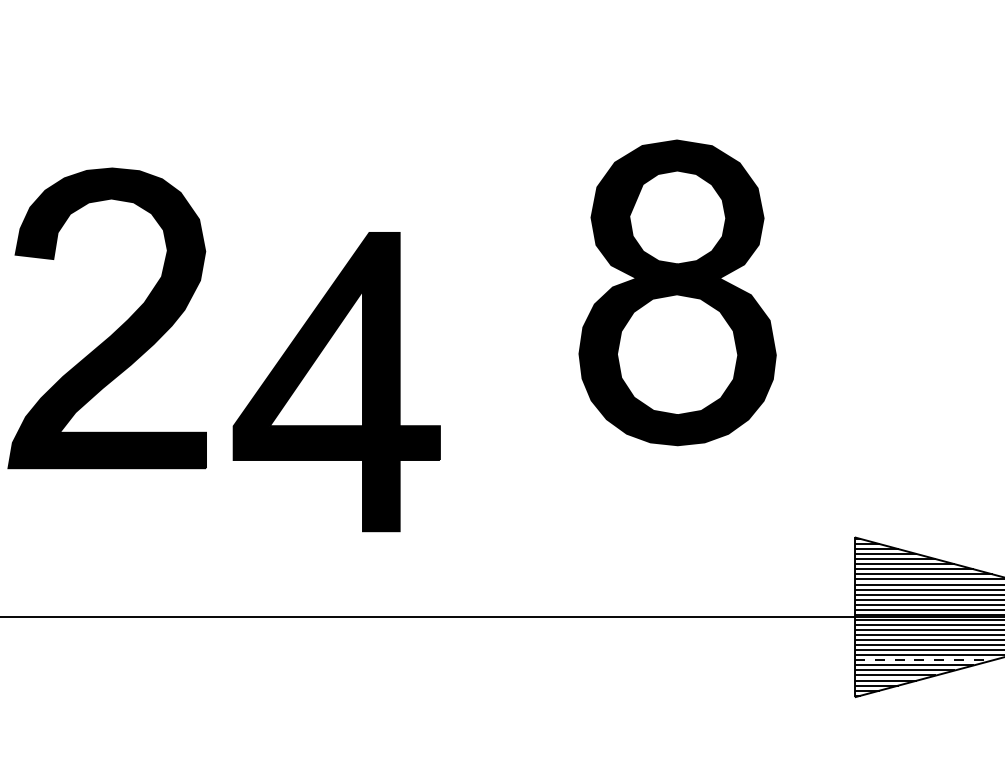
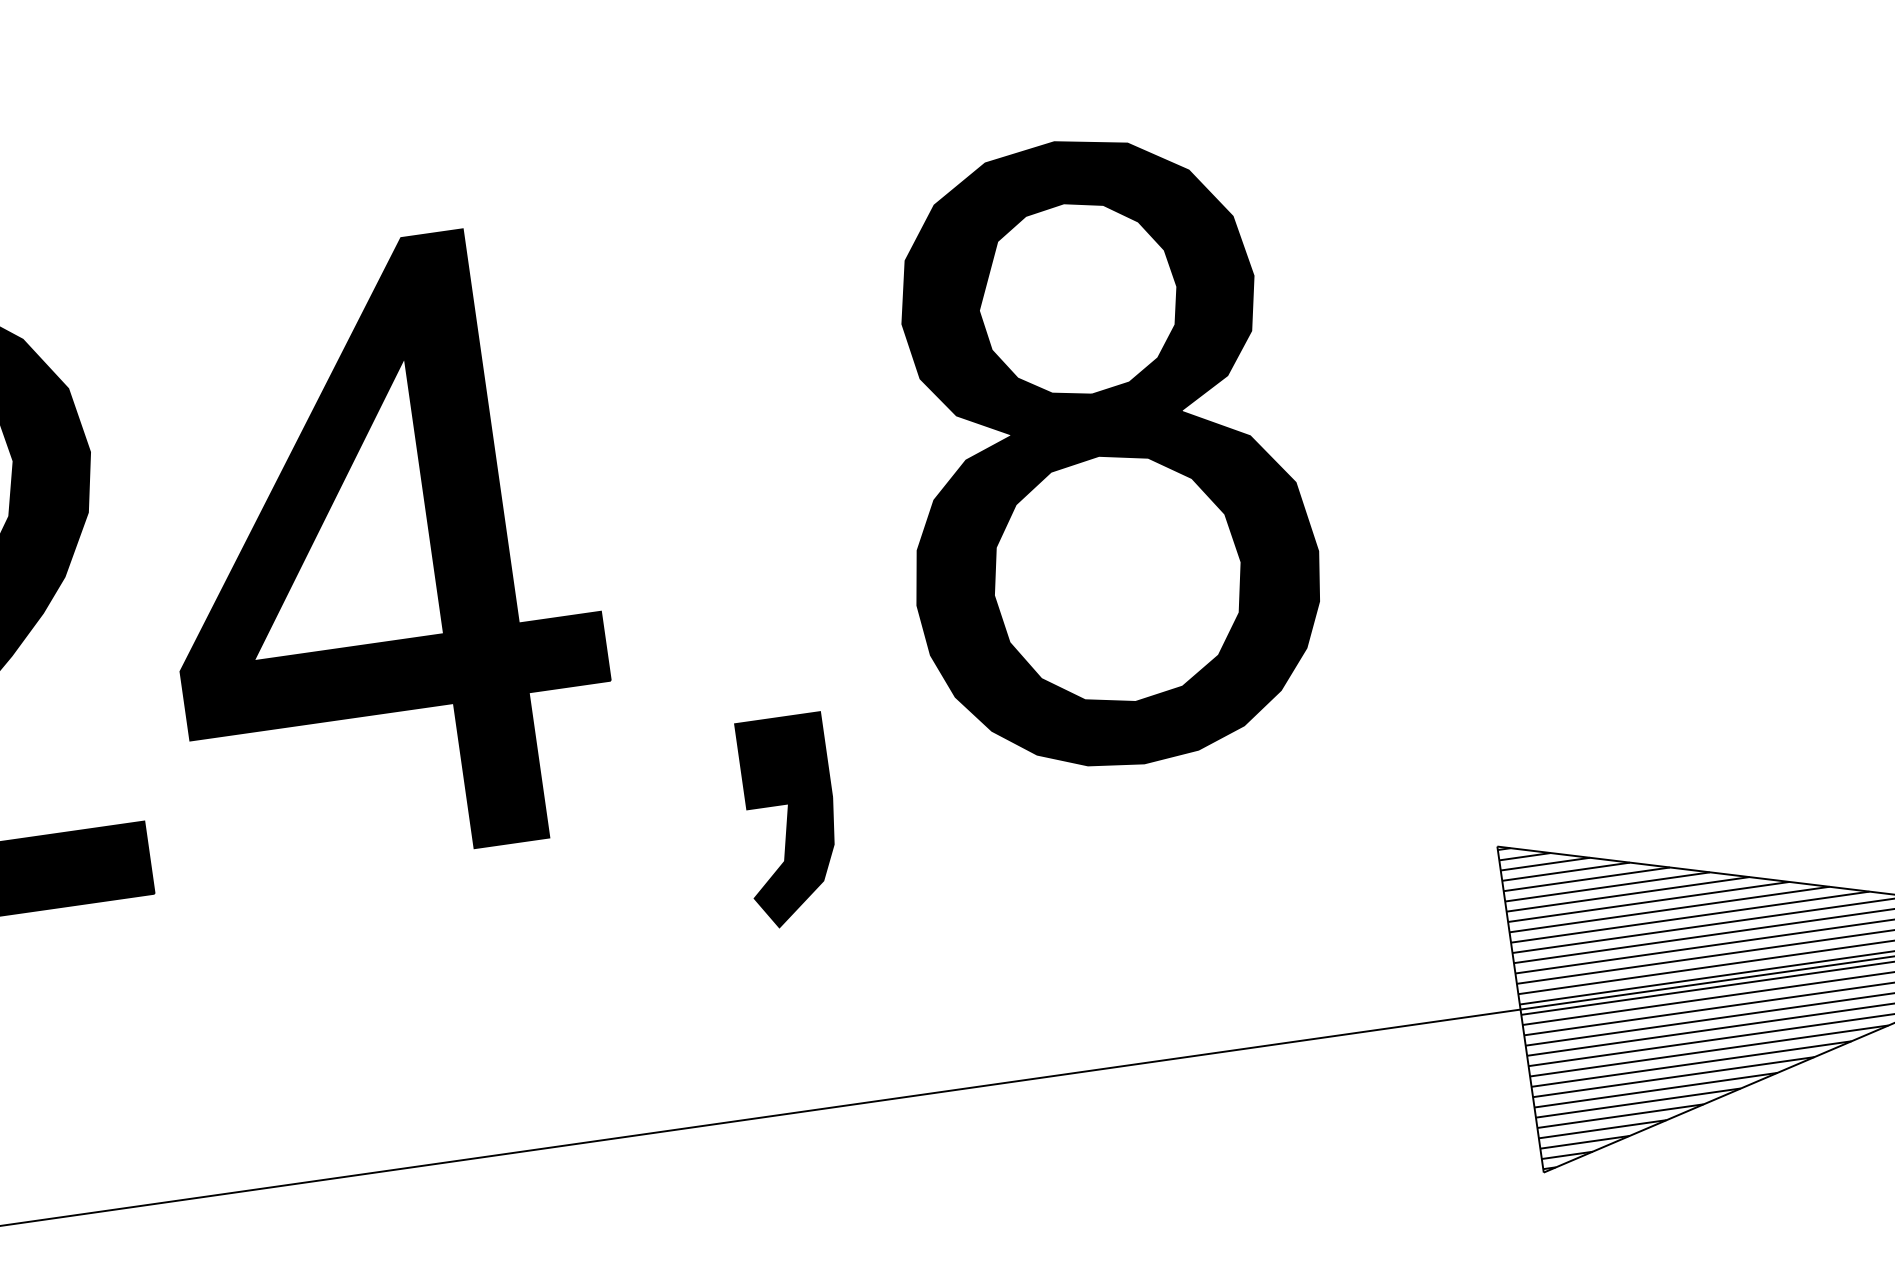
part: (677, 292) -> (1099, 451), moved
part: (336, 382) -> (377, 552), moved
part: (516, 476) -> (789, 820), added
line: (924, 660) -> (1675, 1077), dashed -> solid

